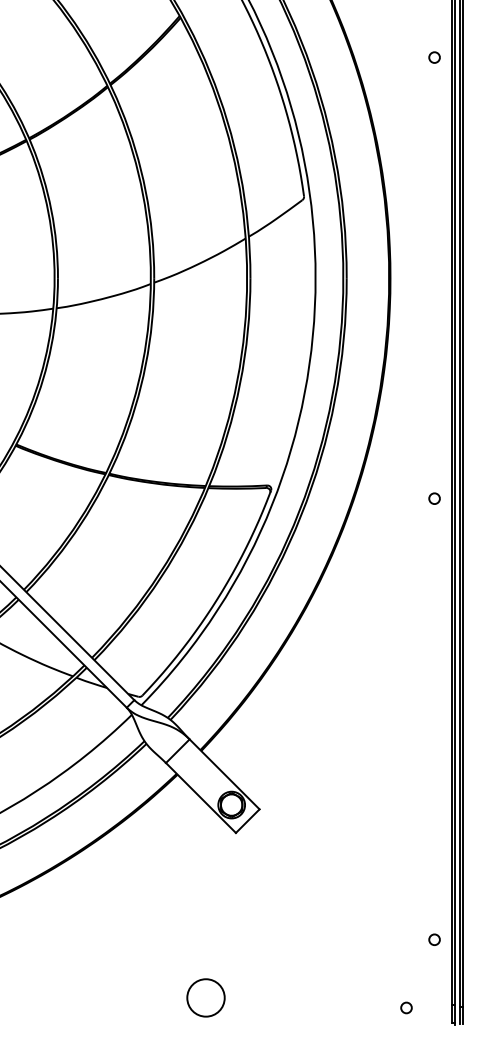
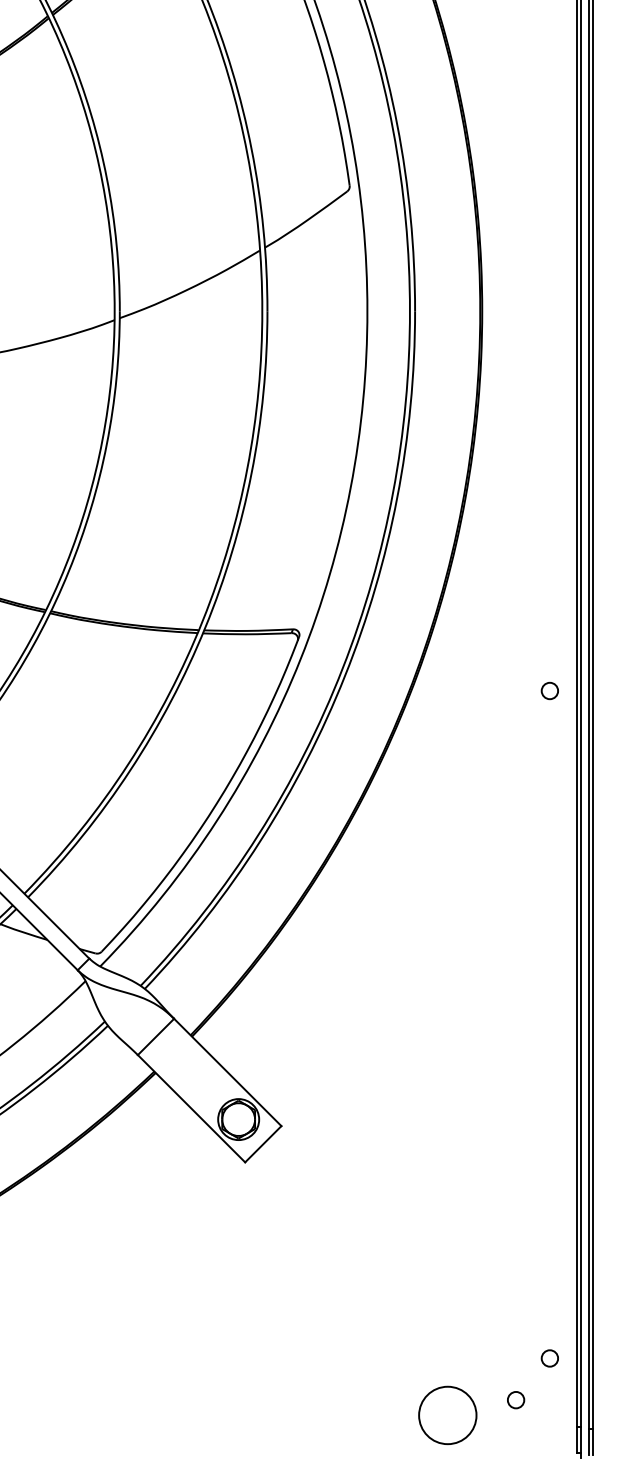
circle: (434, 498) -> (549, 690), moved
circle: (434, 939) -> (549, 1358), moved
circle: (205, 997) -> (447, 1414), moved
circle: (406, 1007) -> (516, 1399), moved

